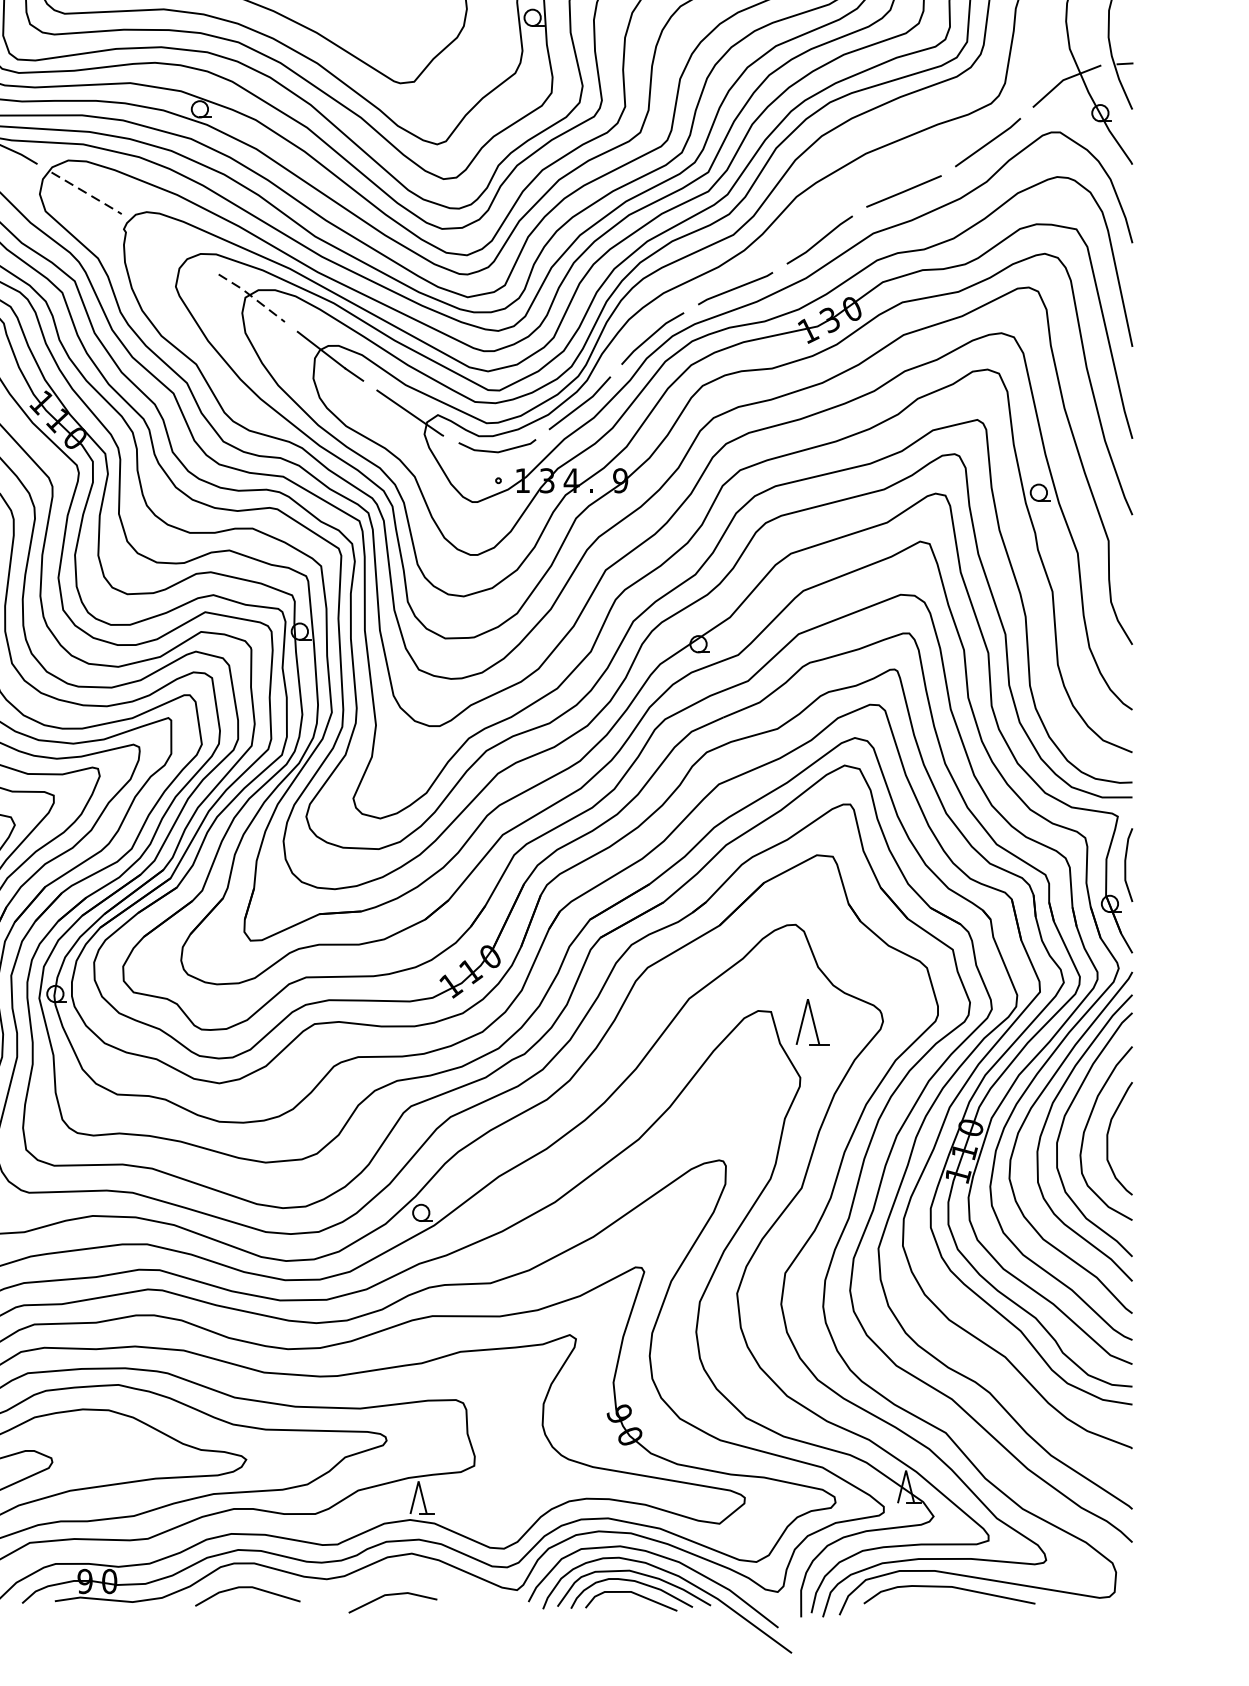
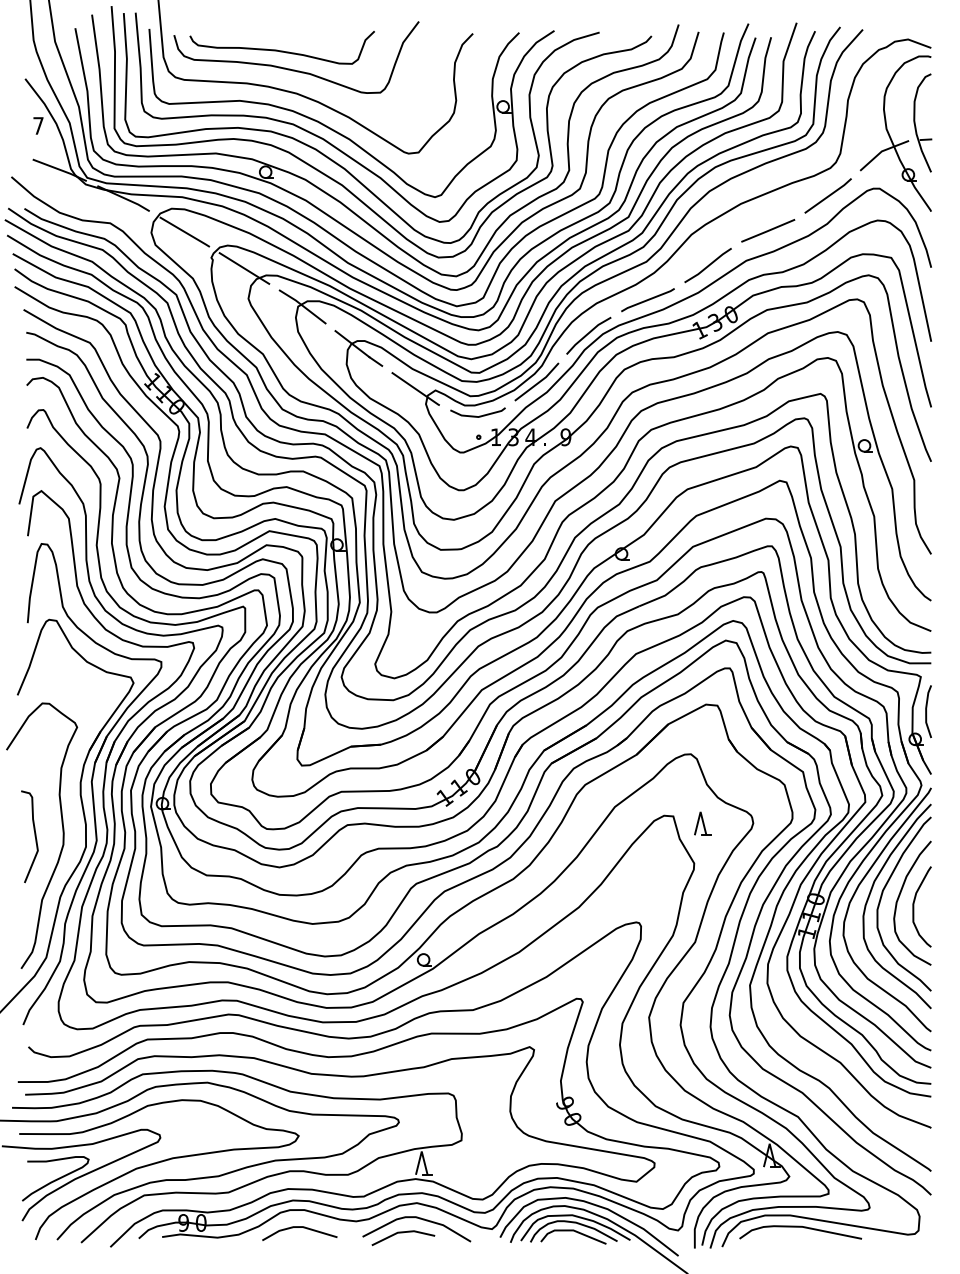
line: (87, 193) -> (185, 232), dashed -> solid
line: (170, 244) -> (244, 268), added
line: (251, 296) -> (302, 305), dashed -> solid
part: (811, 1021) -> (702, 823), size x0.71
curve: (415, 1576) -> (419, 1219), added

